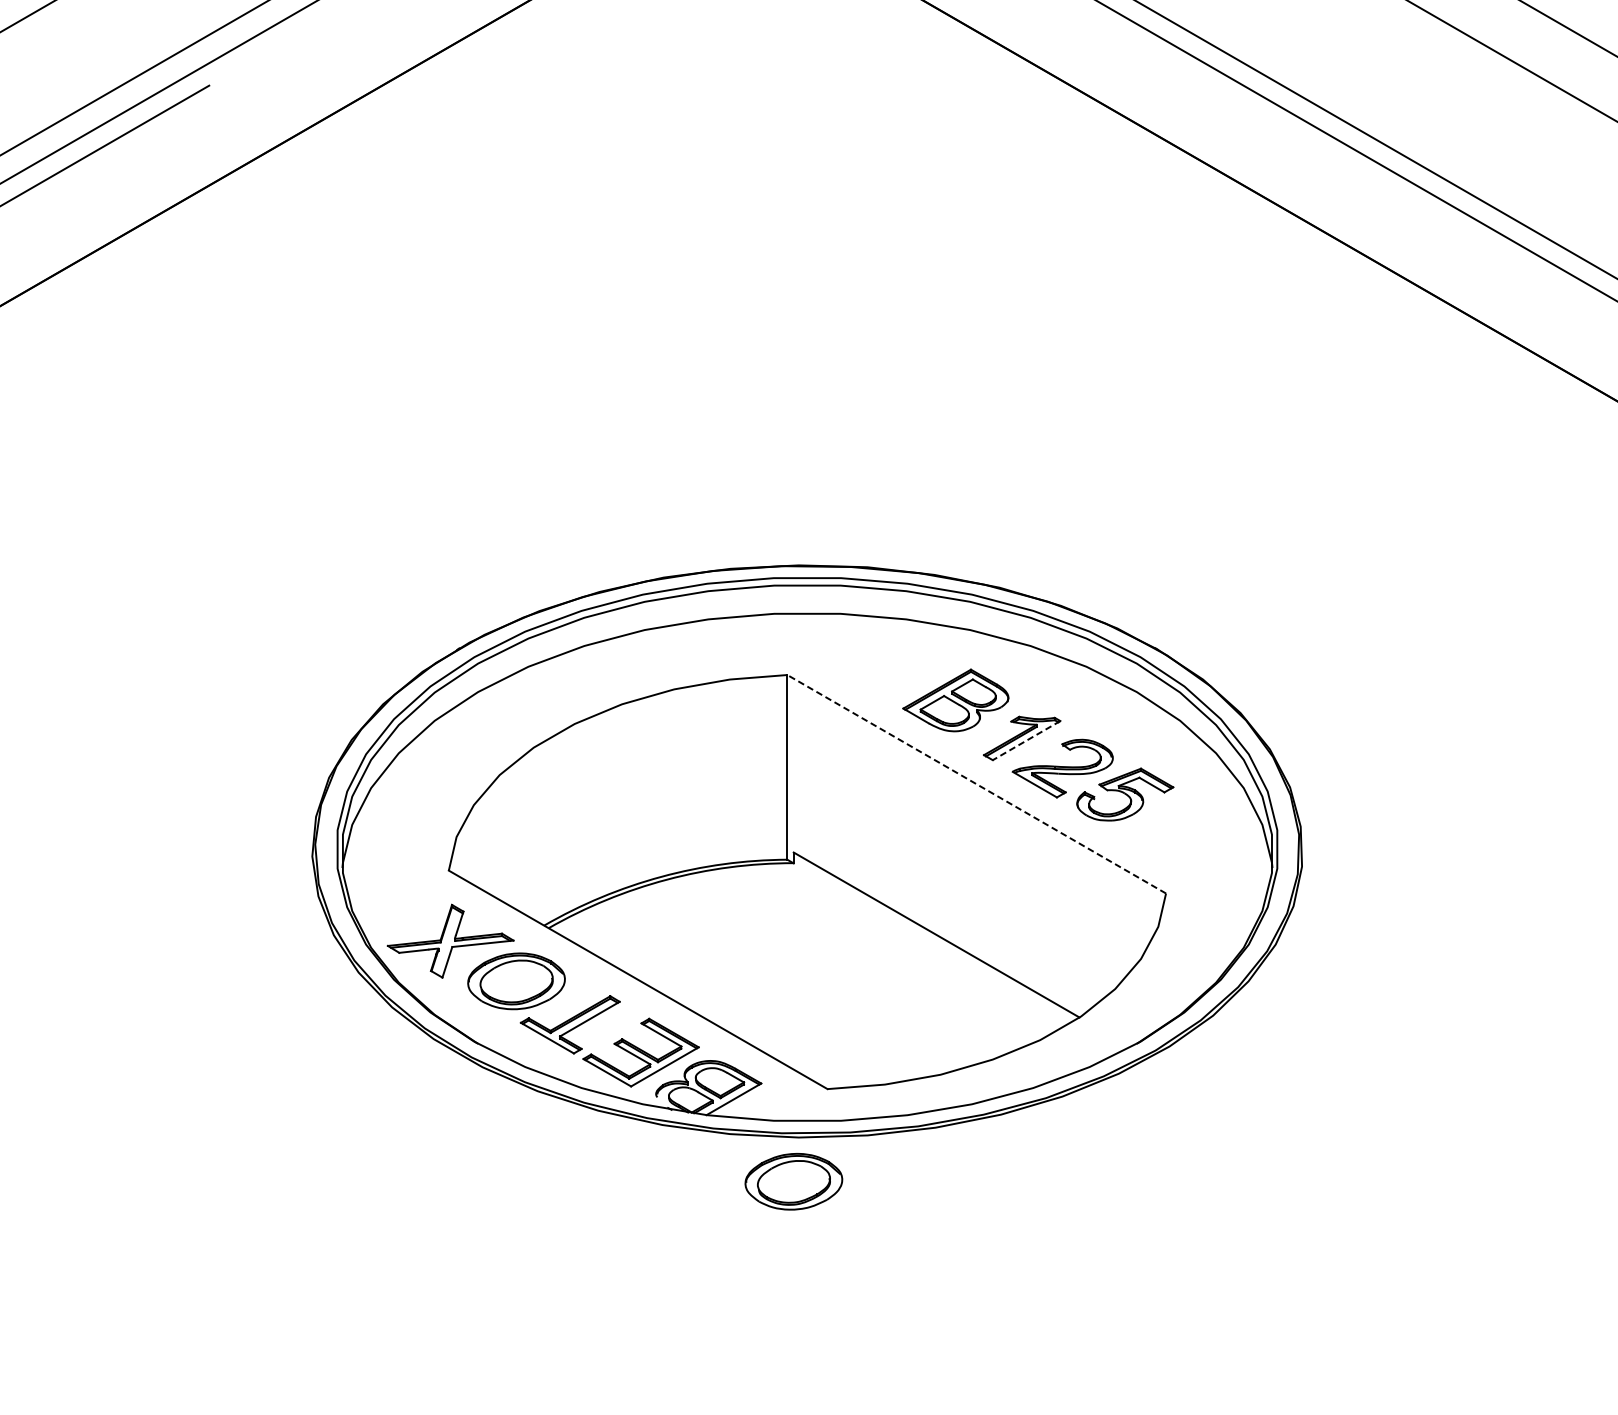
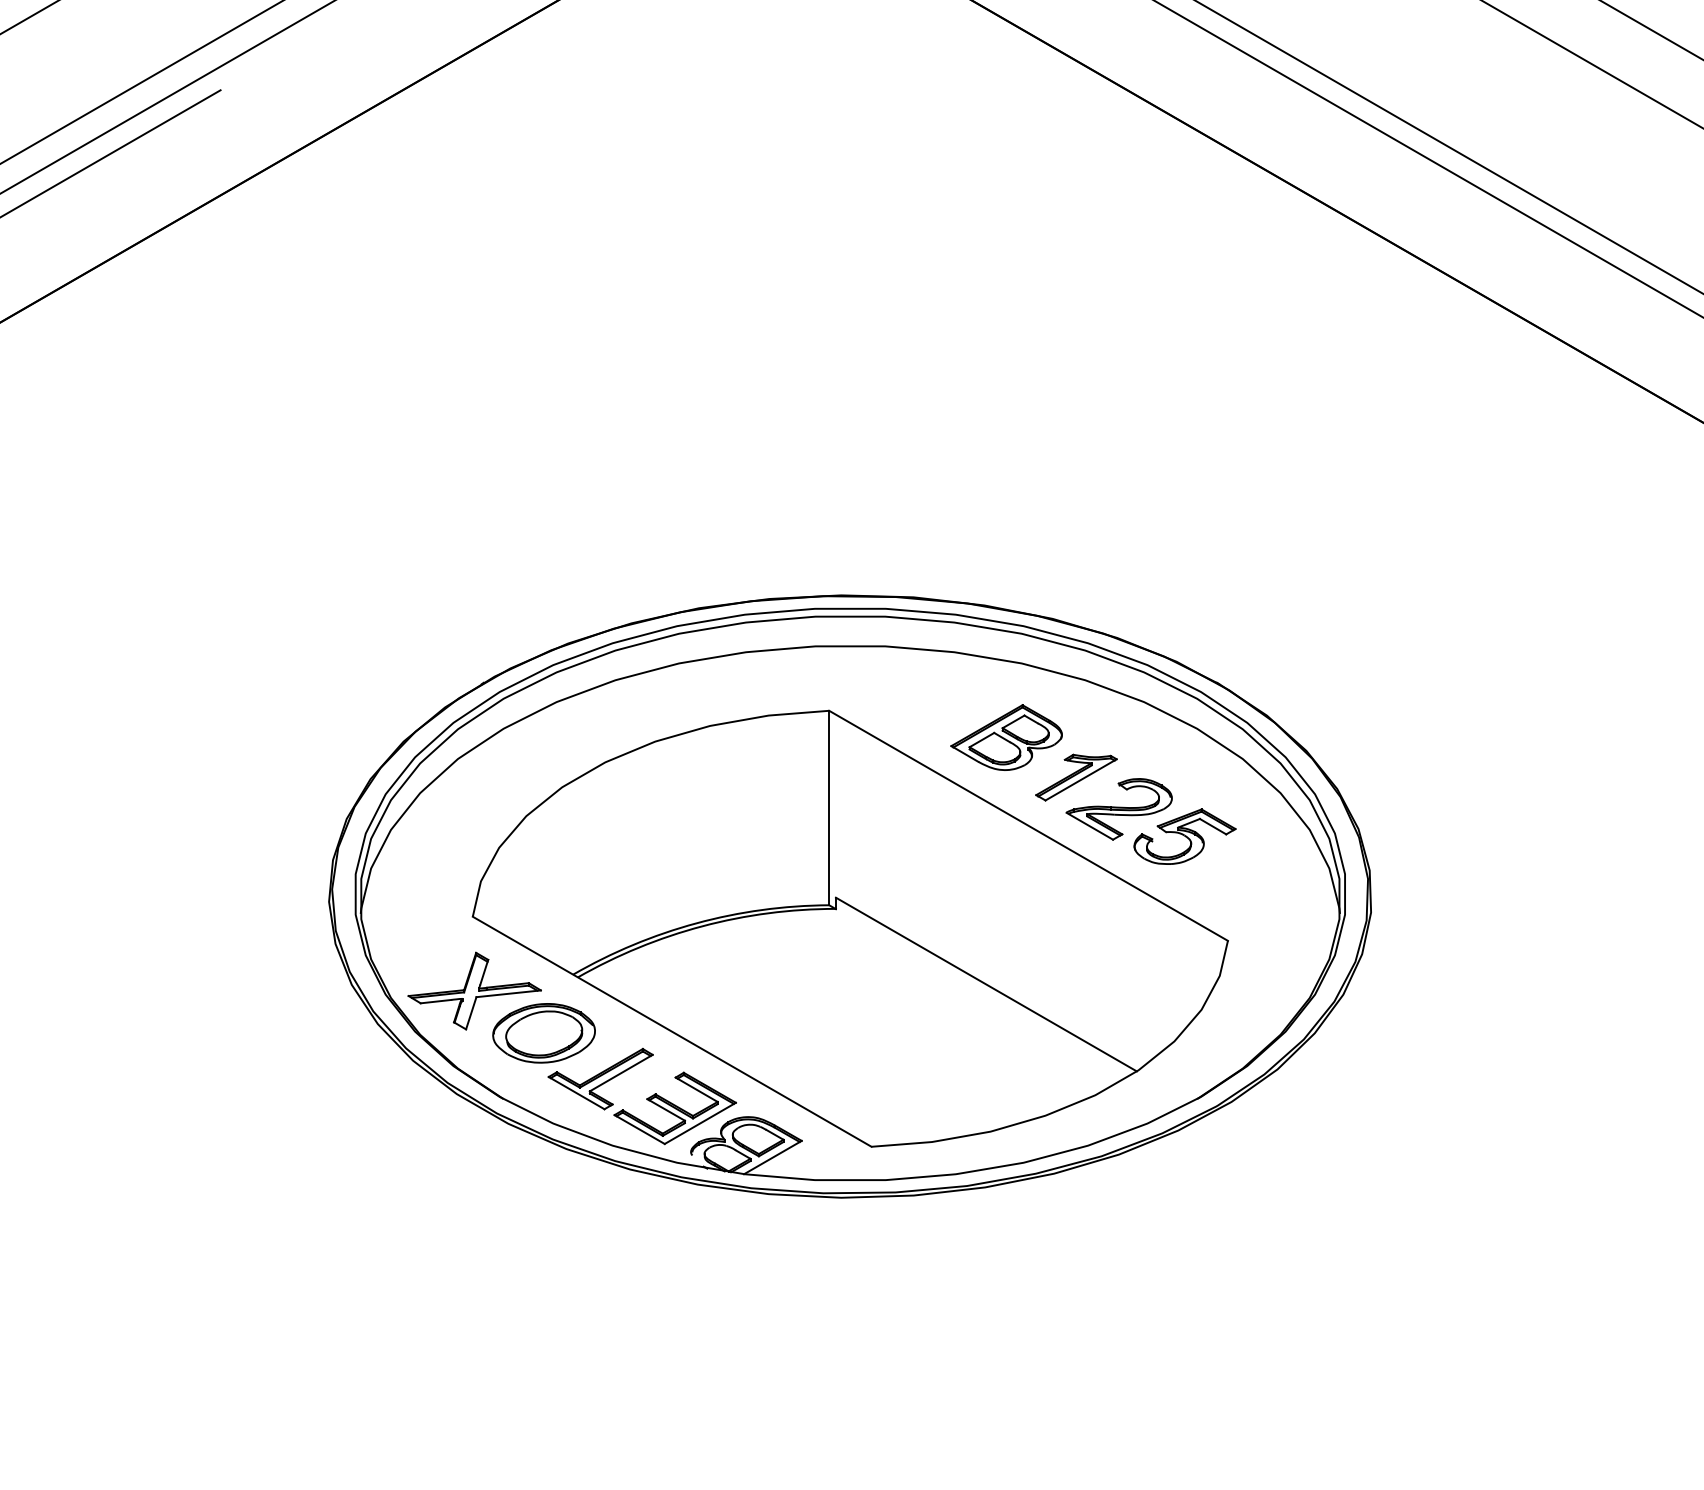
line: (1026, 741) -> (1080, 780), dashed -> solid
line: (976, 783) -> (1028, 825), dashed -> solid
part: (793, 1181) -> (835, 1244), removed

